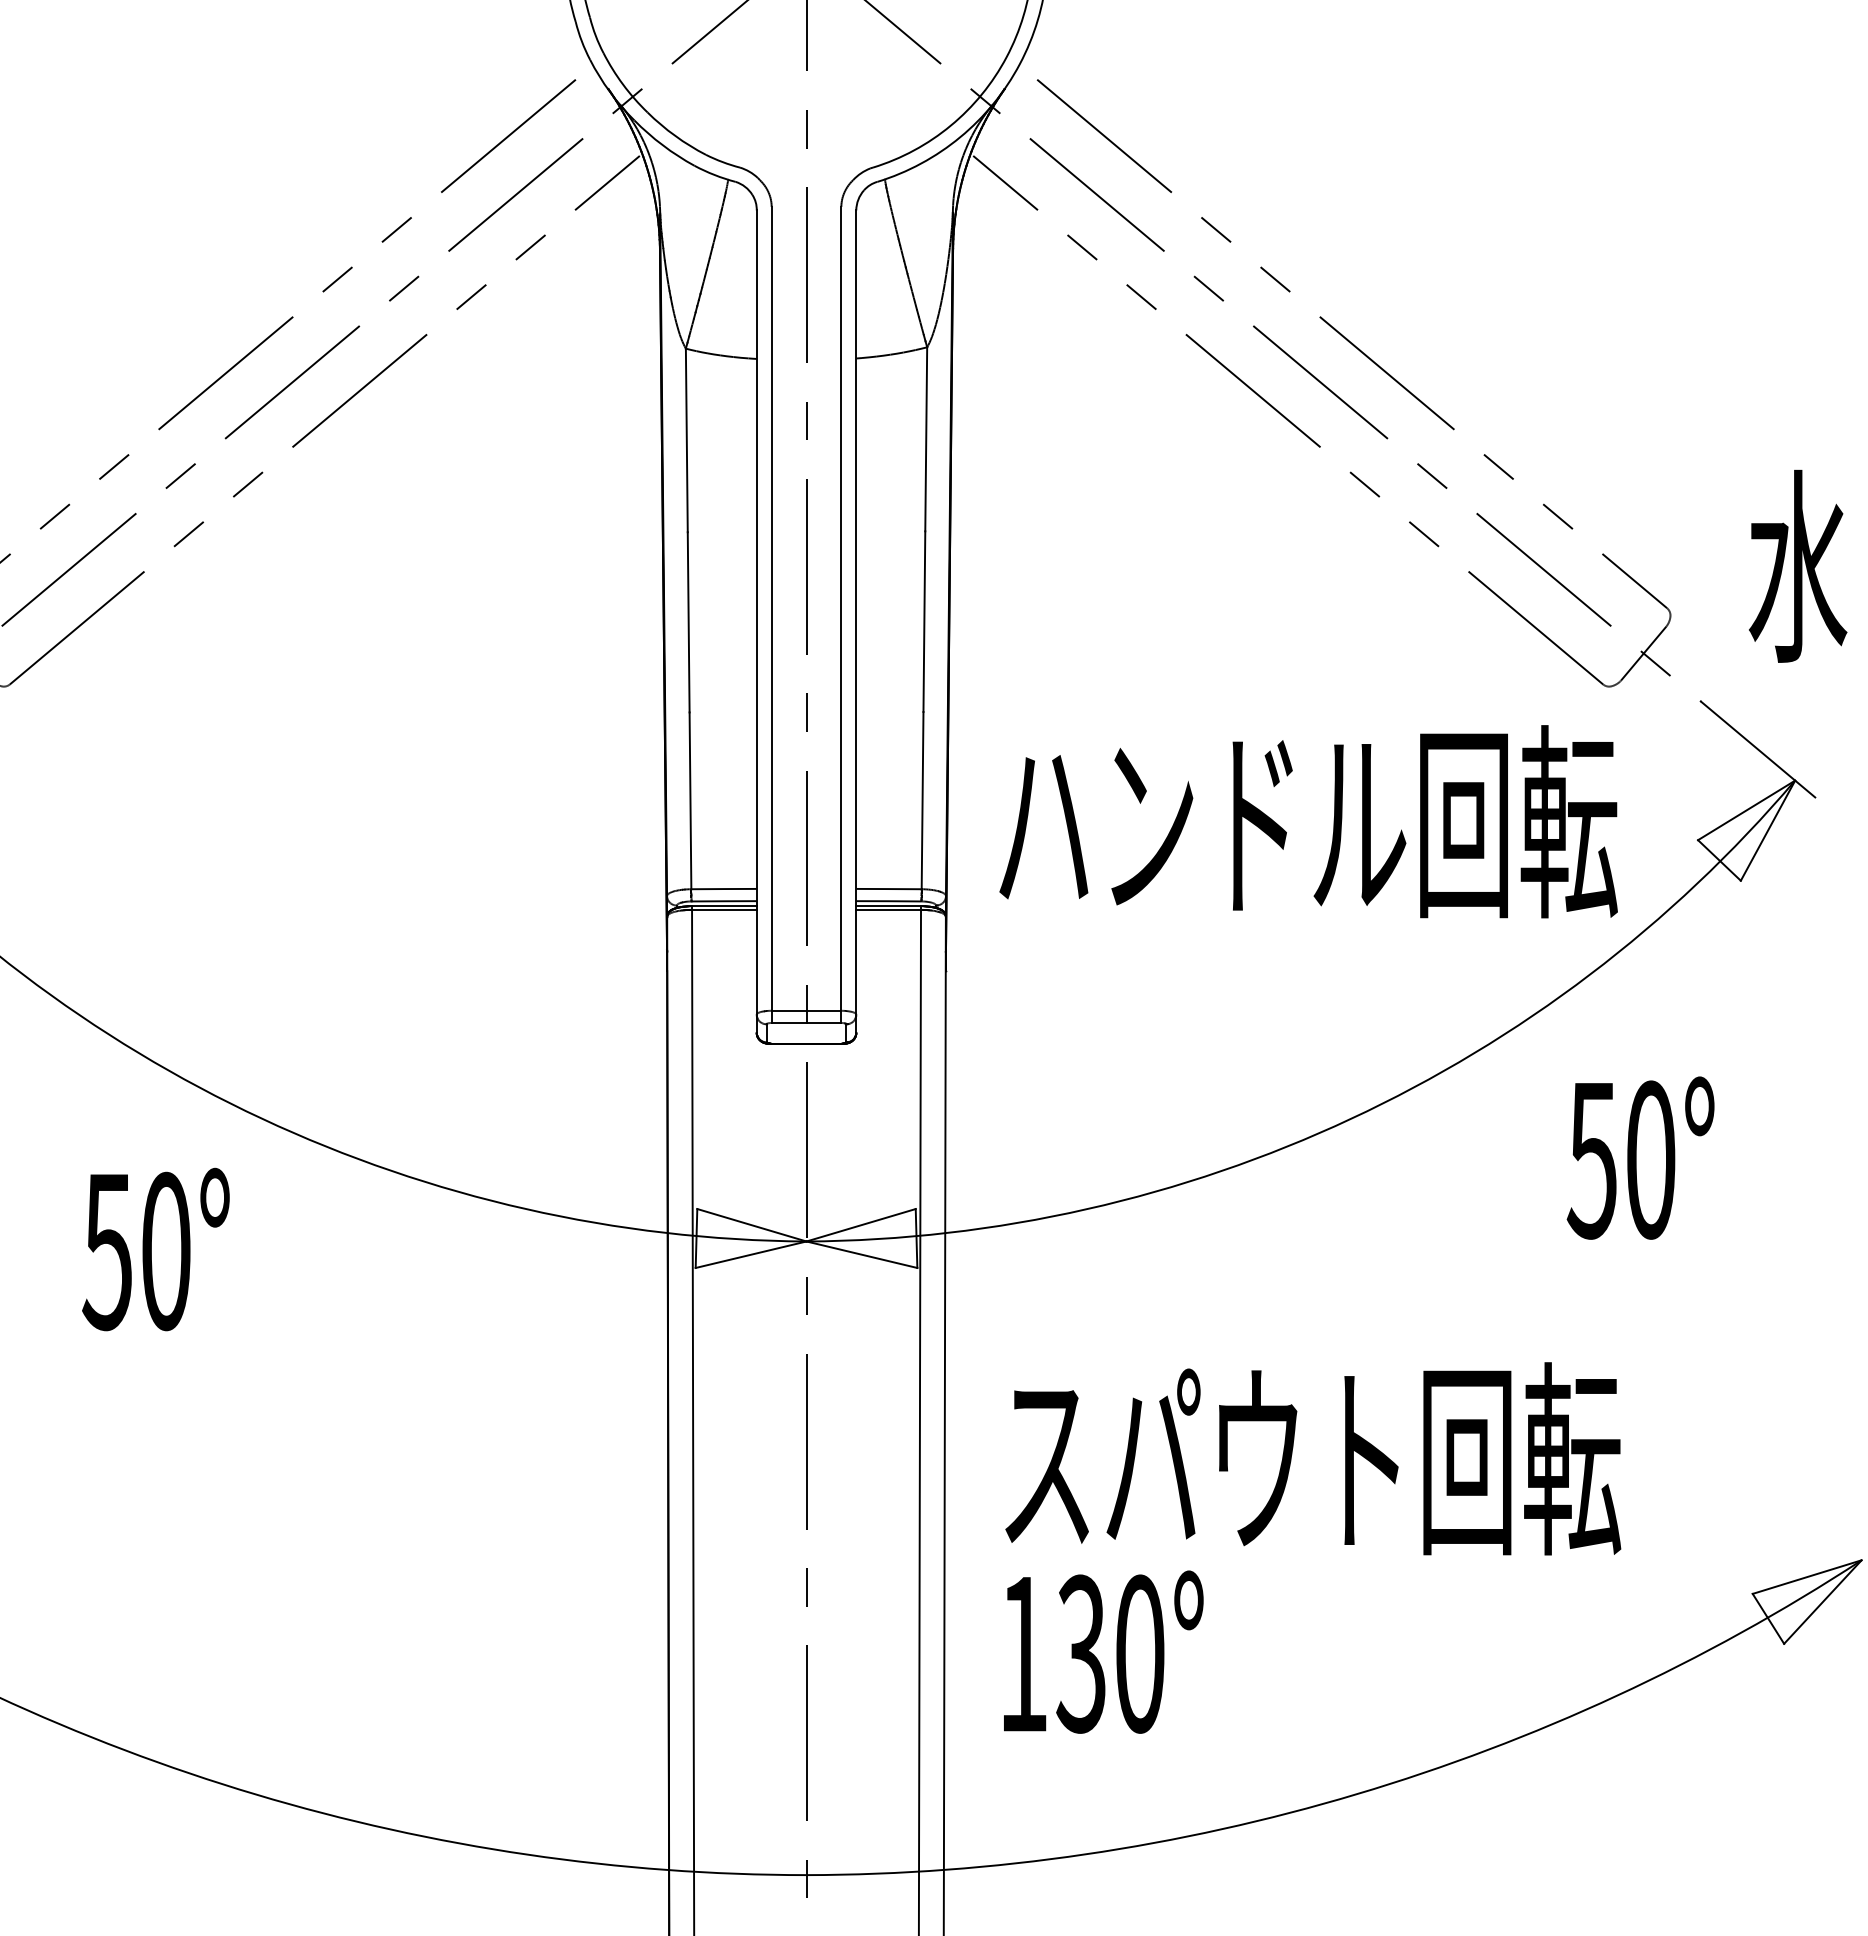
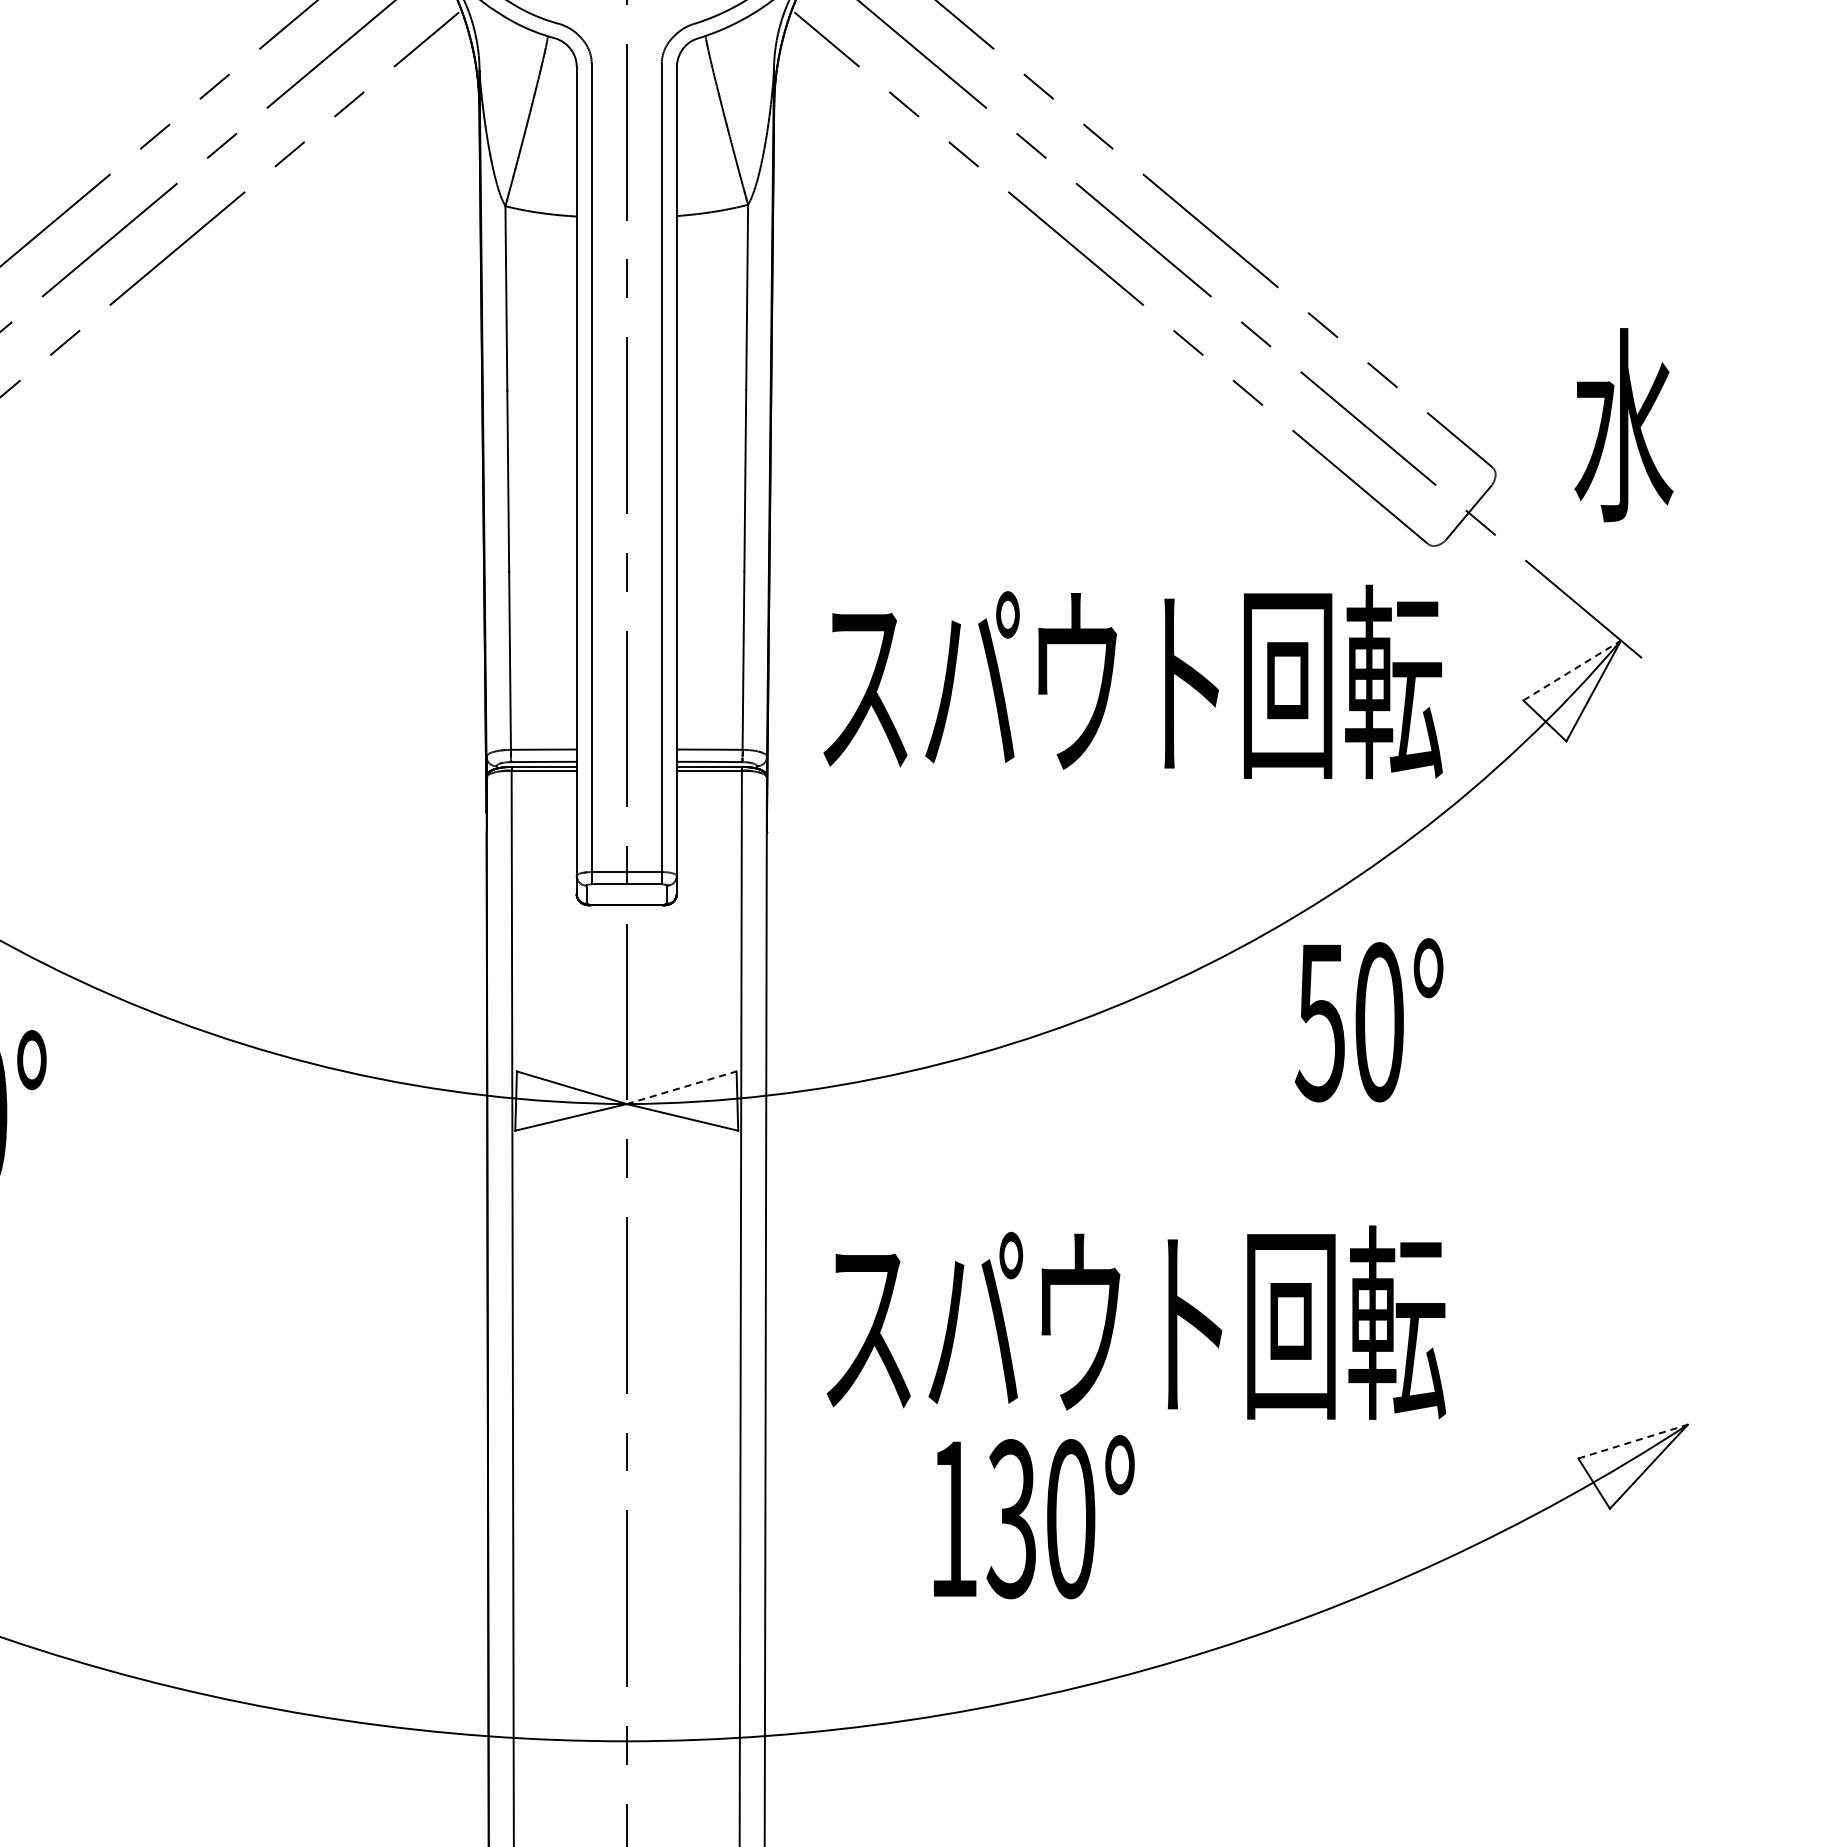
line: (1746, 810) -> (1572, 670), solid -> dashed
text: (1202, 820) -> (1025, 680), ハンドル回転 -> スパウト回転
text: (1640, 1157) -> (1368, 1019), moved
line: (861, 1225) -> (682, 1088), solid -> dashed
line: (1807, 1577) -> (1633, 1442), solid -> dashed
text: (1103, 1651) -> (1034, 1516), moved

